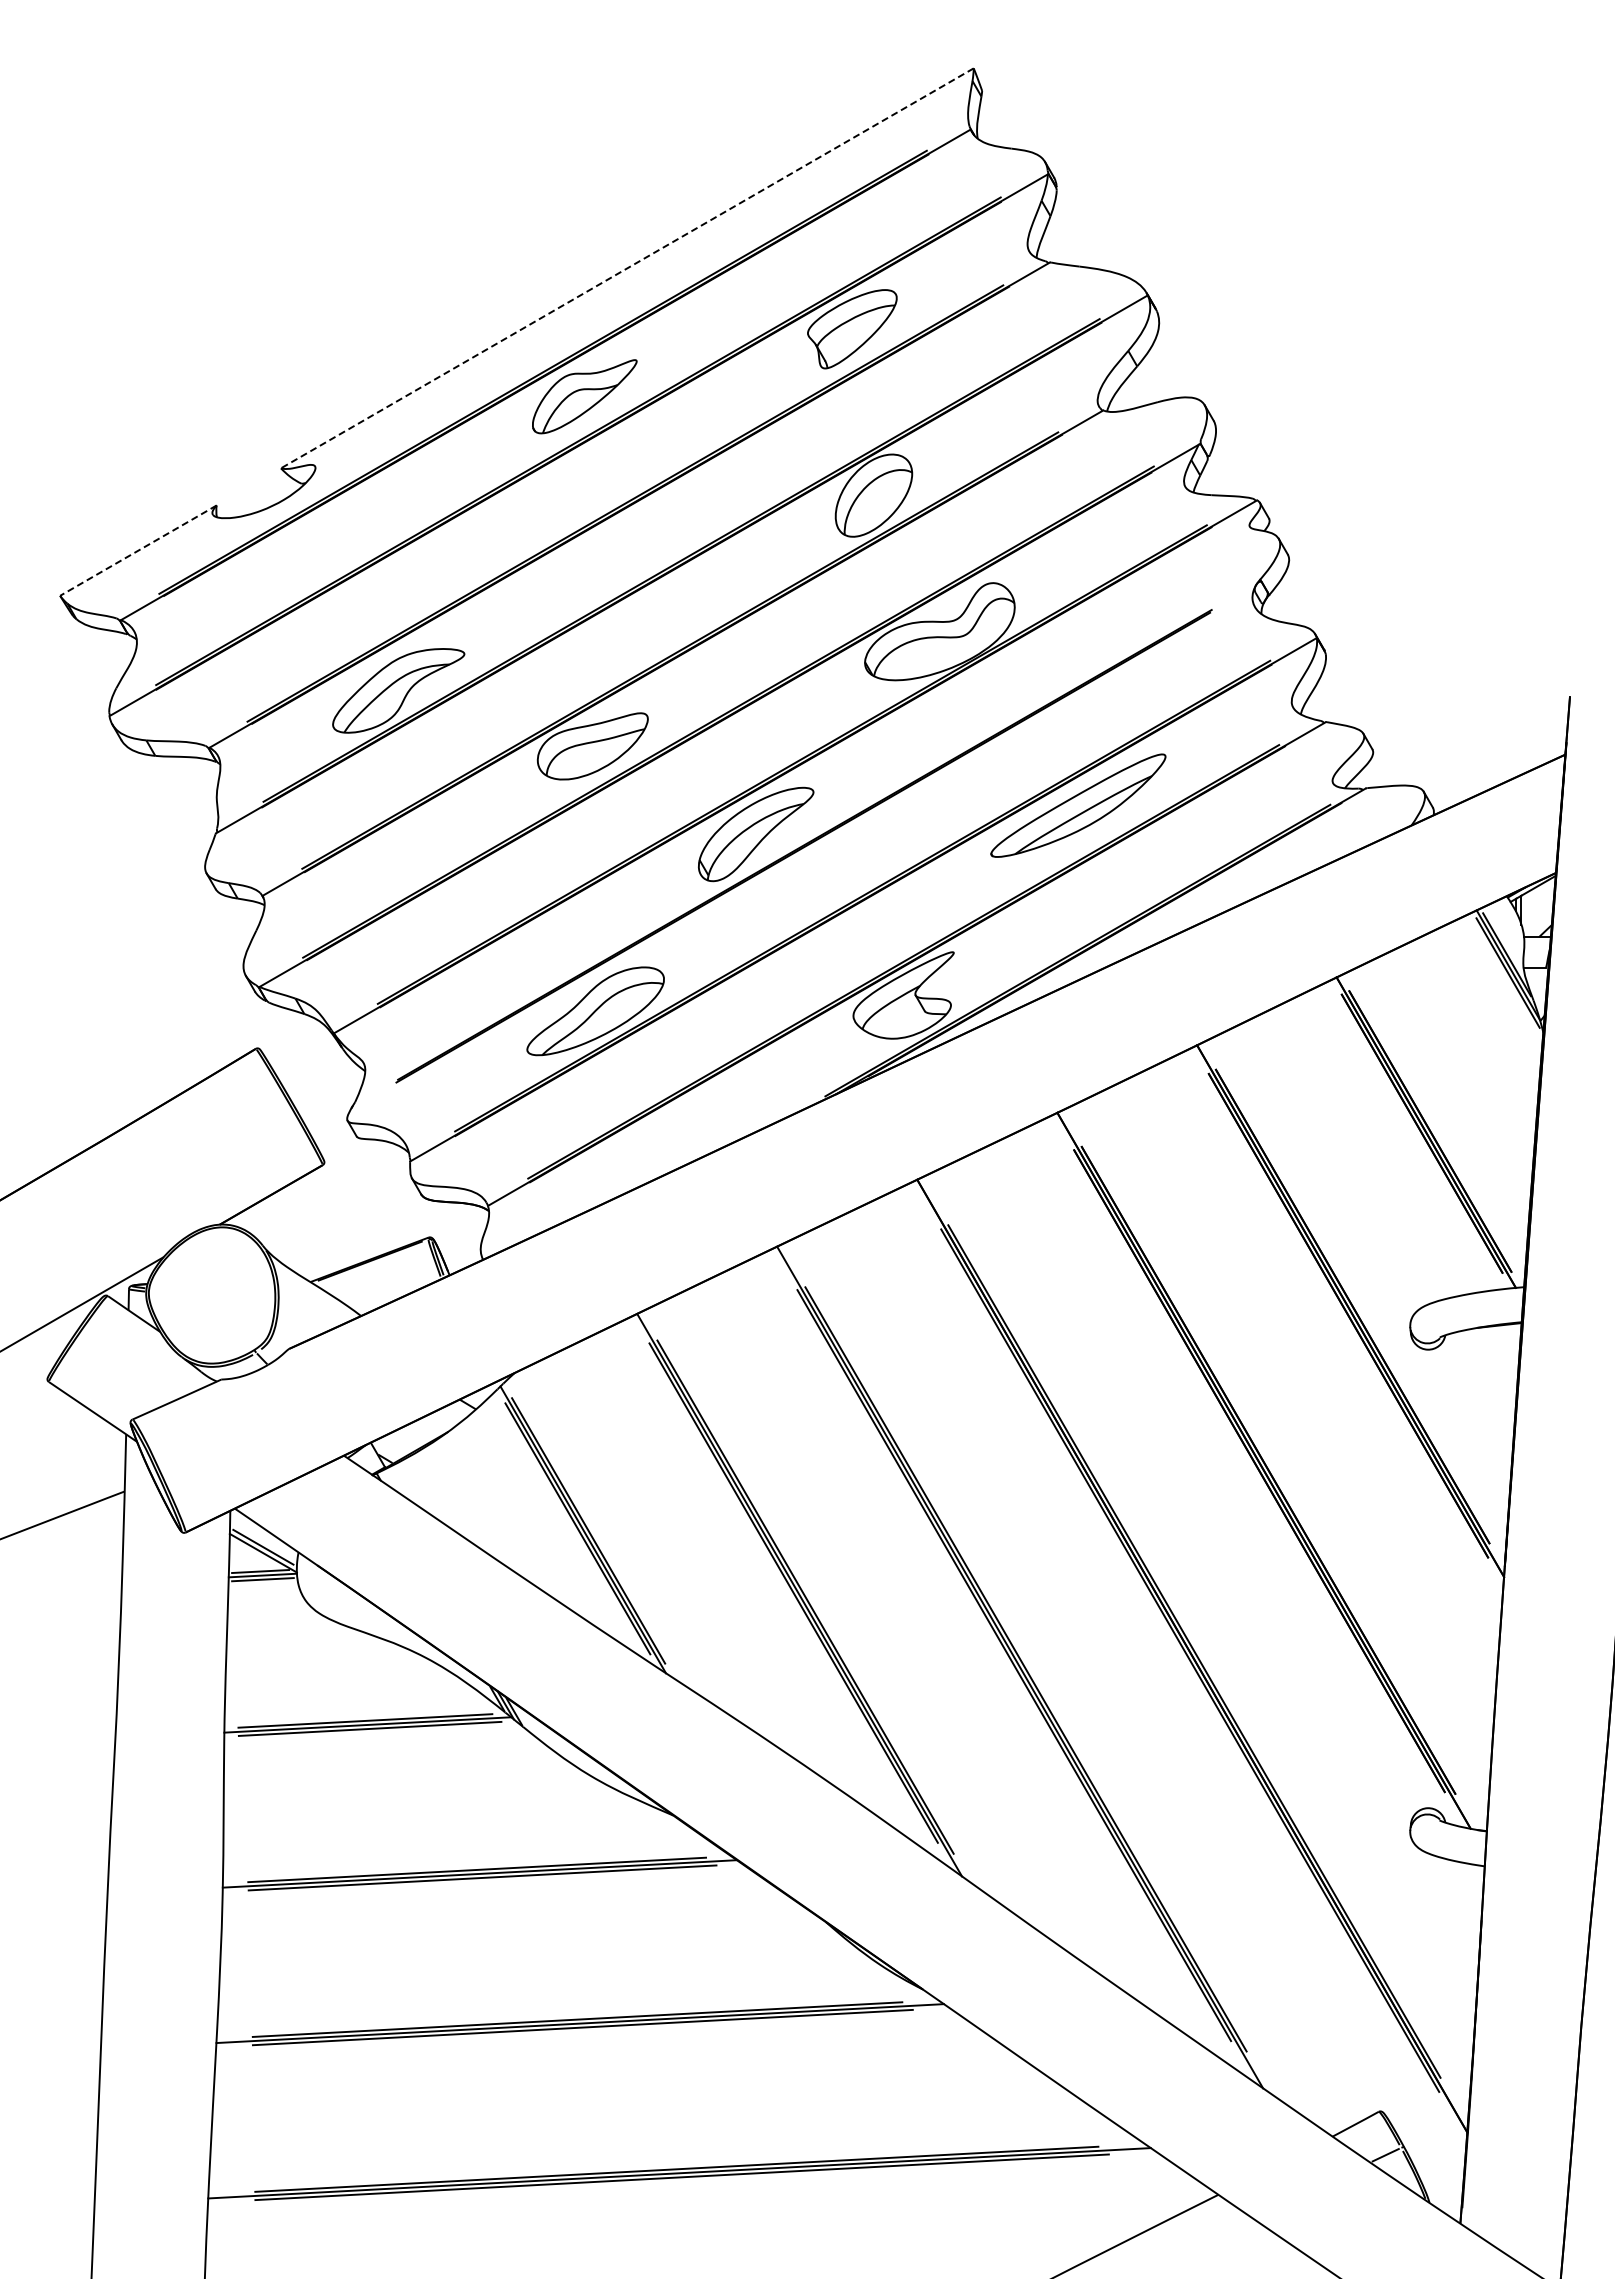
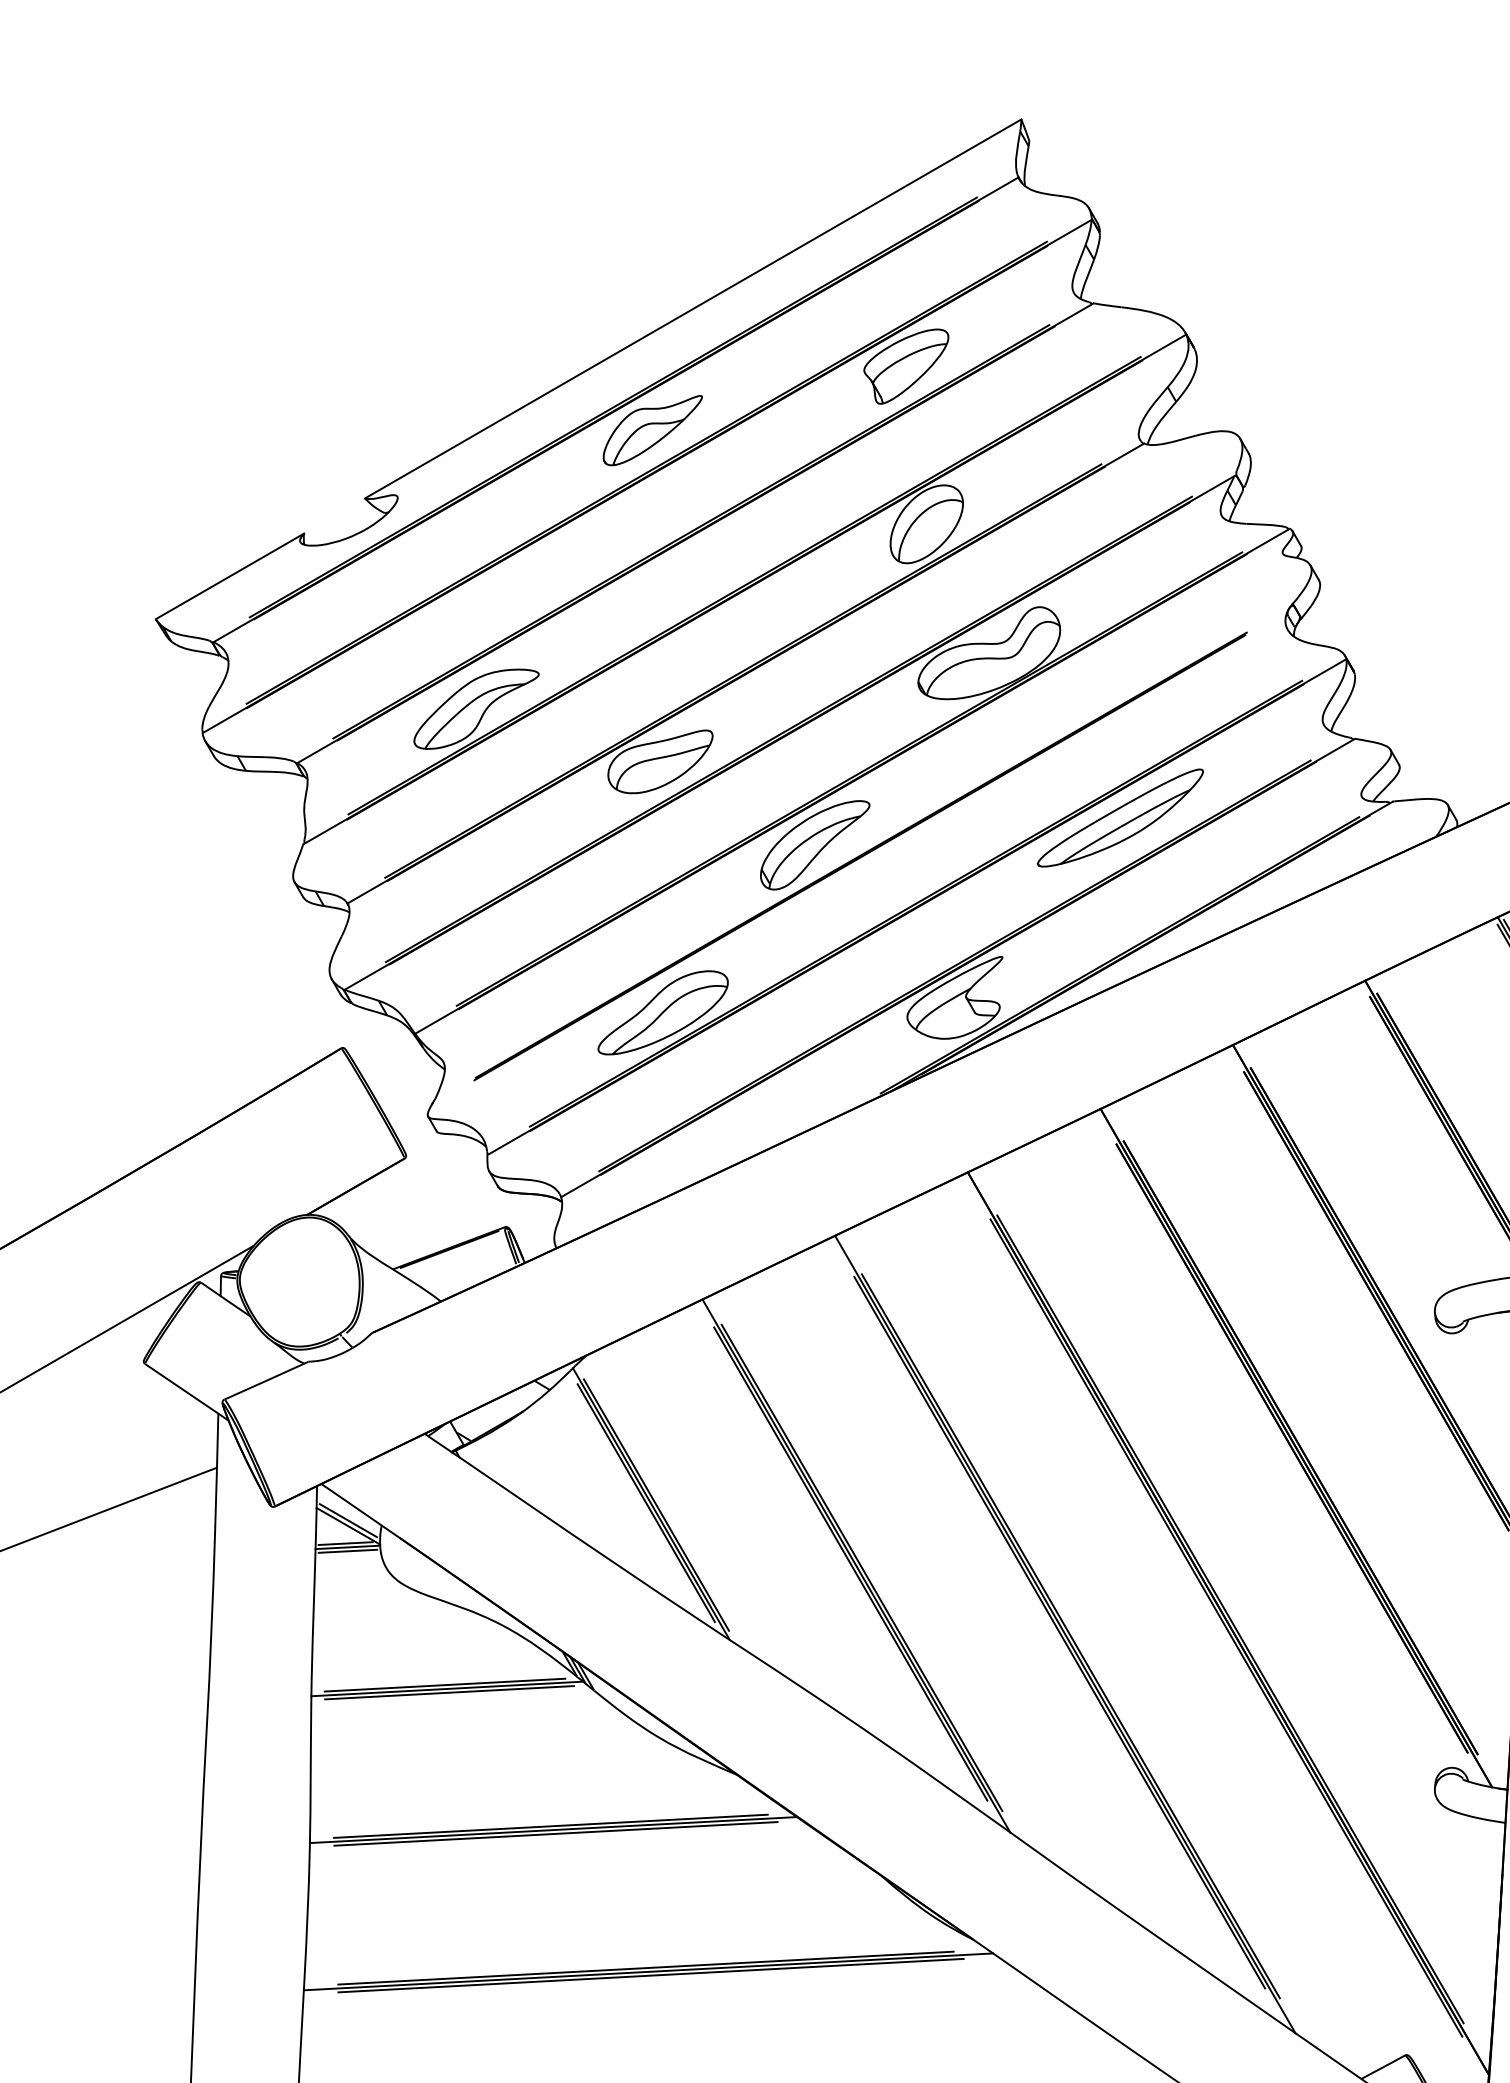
line: (627, 268) -> (693, 309), dashed -> solid
line: (138, 550) -> (230, 576), dashed -> solid

